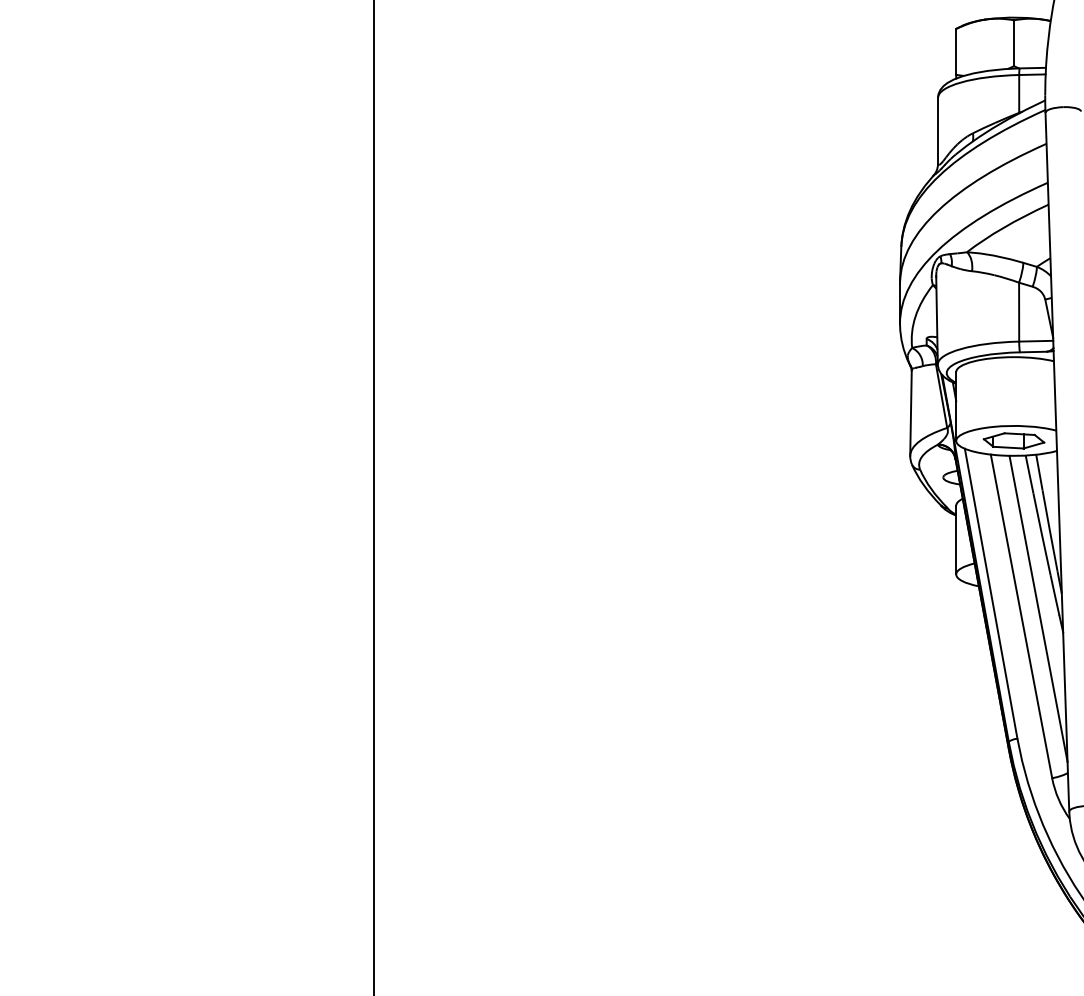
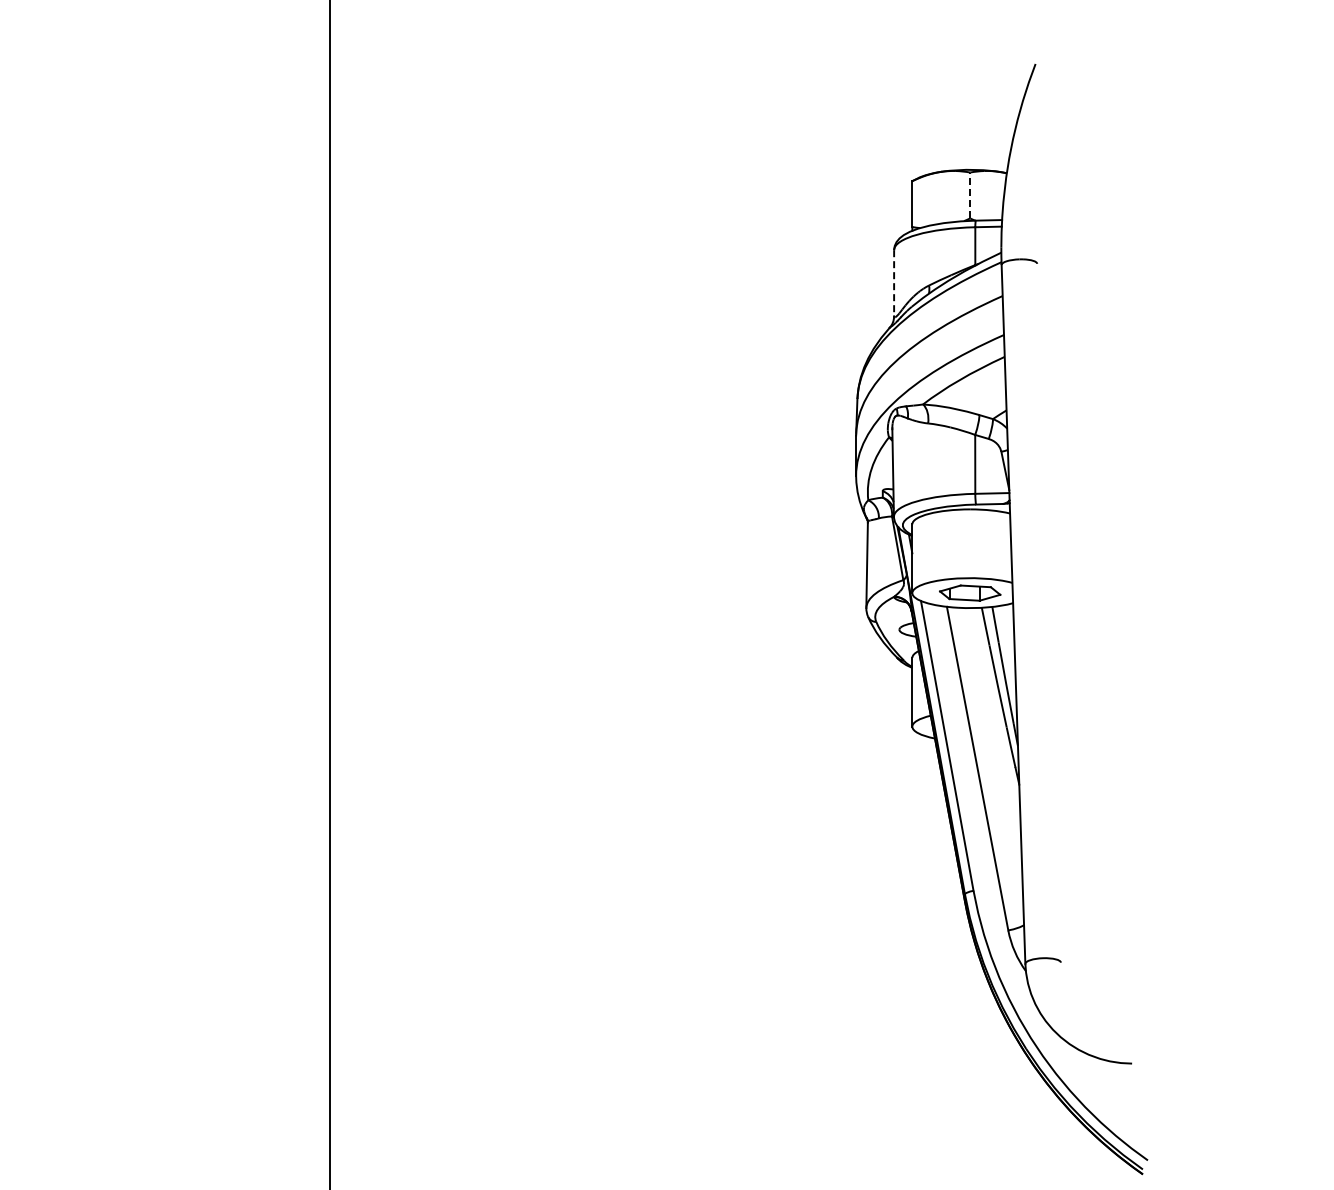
line: (1014, 43) -> (970, 195), solid -> dashed
line: (938, 131) -> (894, 283), solid -> dashed
line: (1038, 609) -> (994, 761), removed

